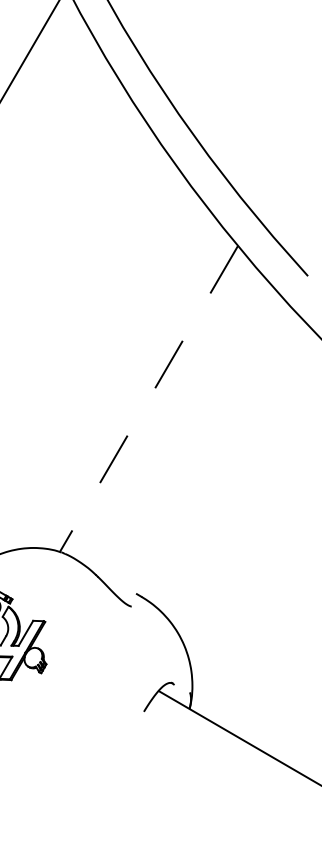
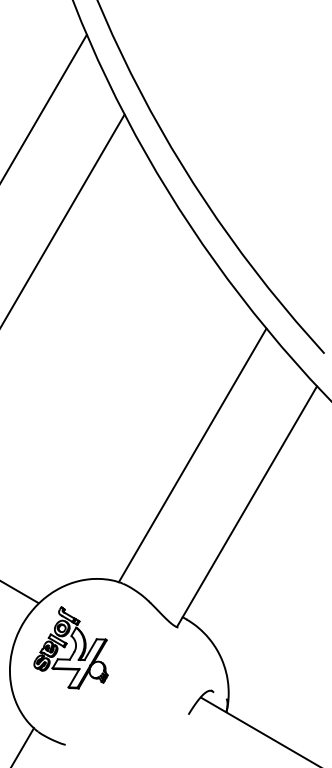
line: (148, 399) -> (192, 455), dashed -> solid
line: (213, 460) -> (246, 506), added

